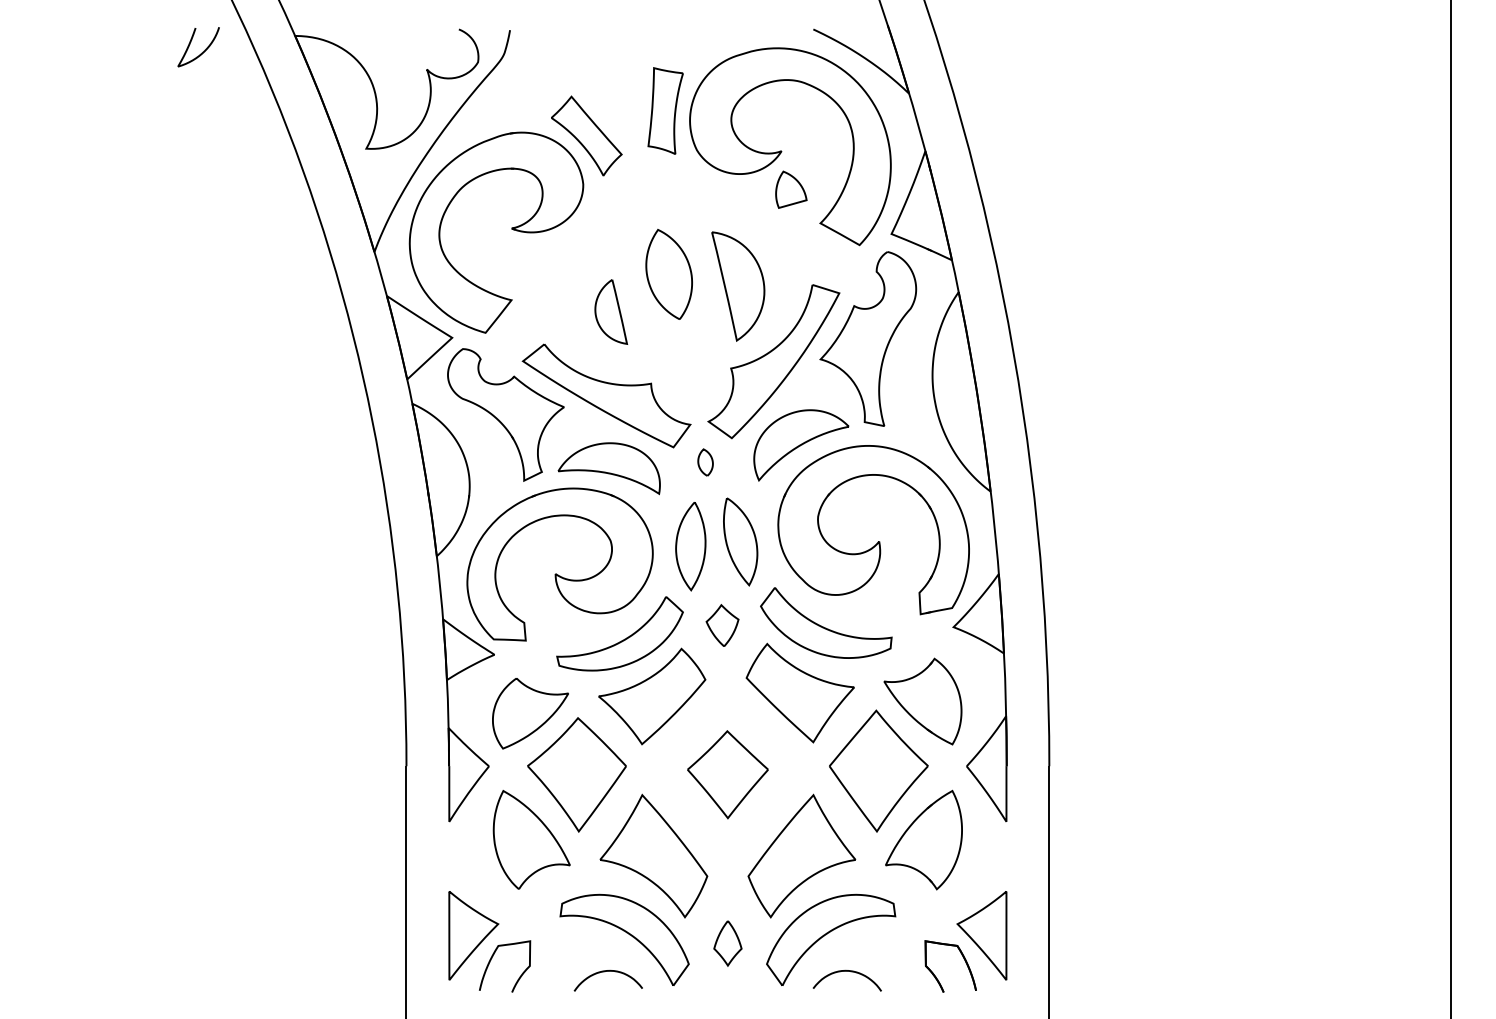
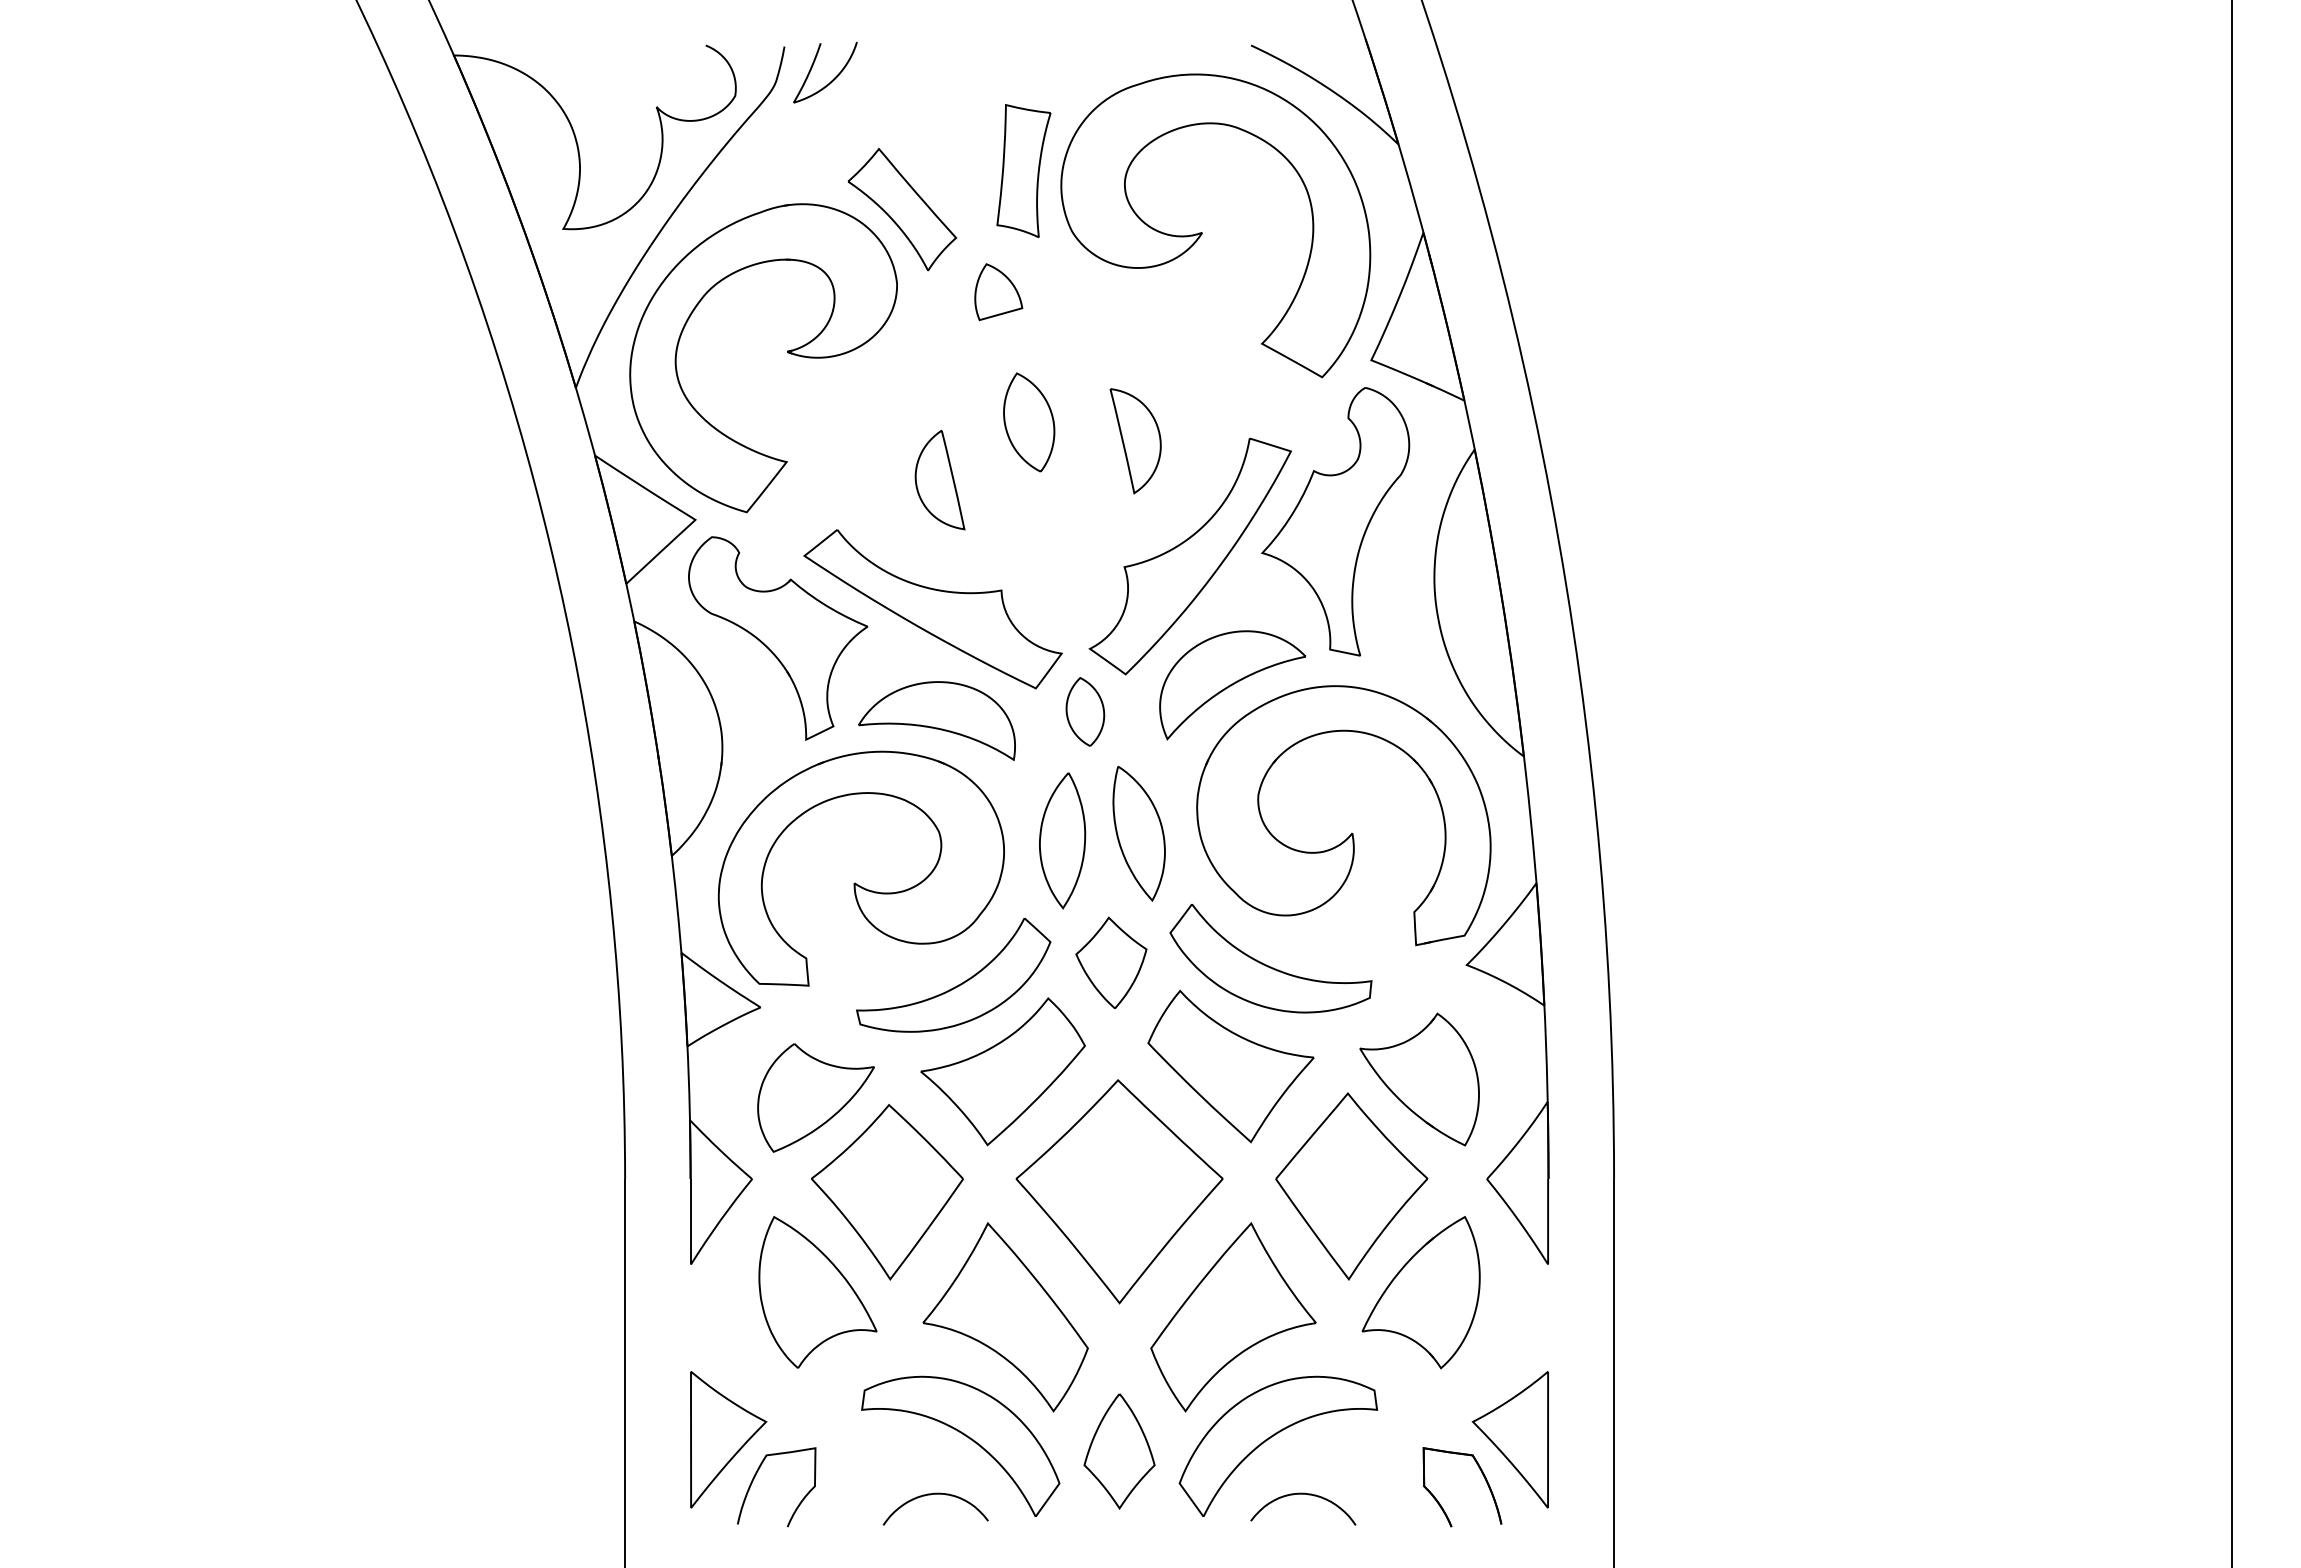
curve: (202, 51) -> (831, 79), moved
part: (791, 189) -> (998, 291), moved
part: (668, 274) -> (1028, 422), size x0.71
part: (738, 286) -> (1135, 440), size x0.62
part: (705, 462) -> (1085, 711), size x1.67
part: (722, 625) -> (1111, 962), size x1.43
part: (727, 774) -> (1118, 1191), size x1.67
part: (727, 943) -> (1118, 1451), size x1.67

